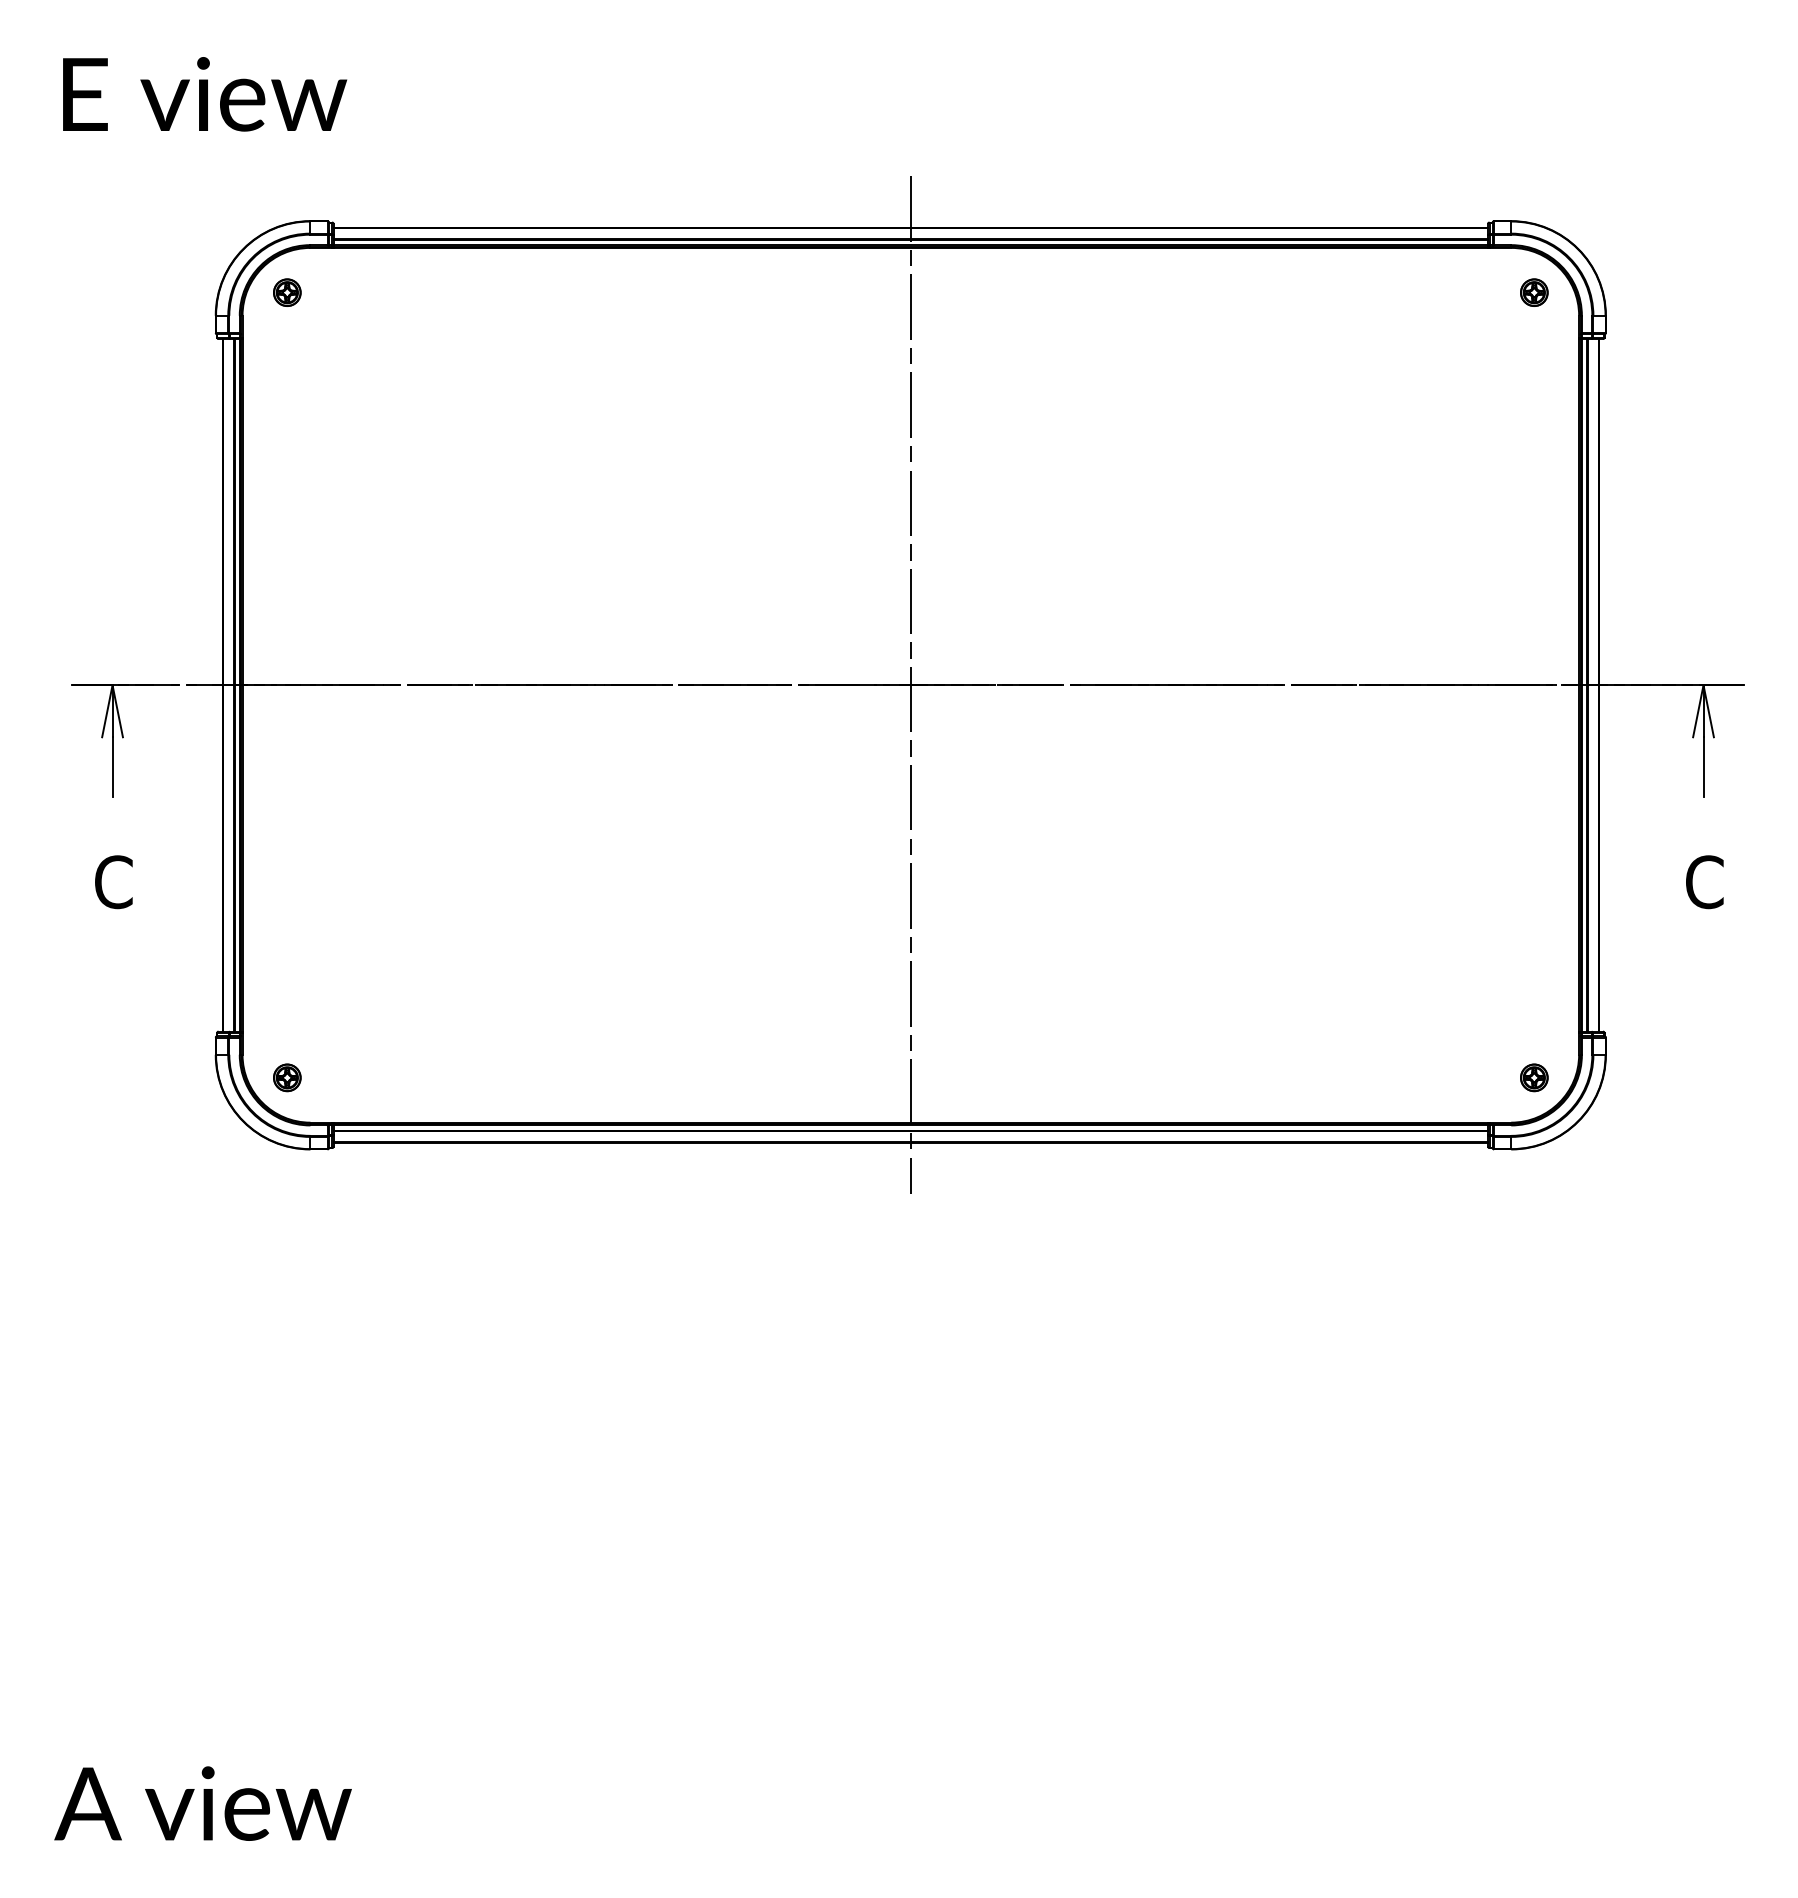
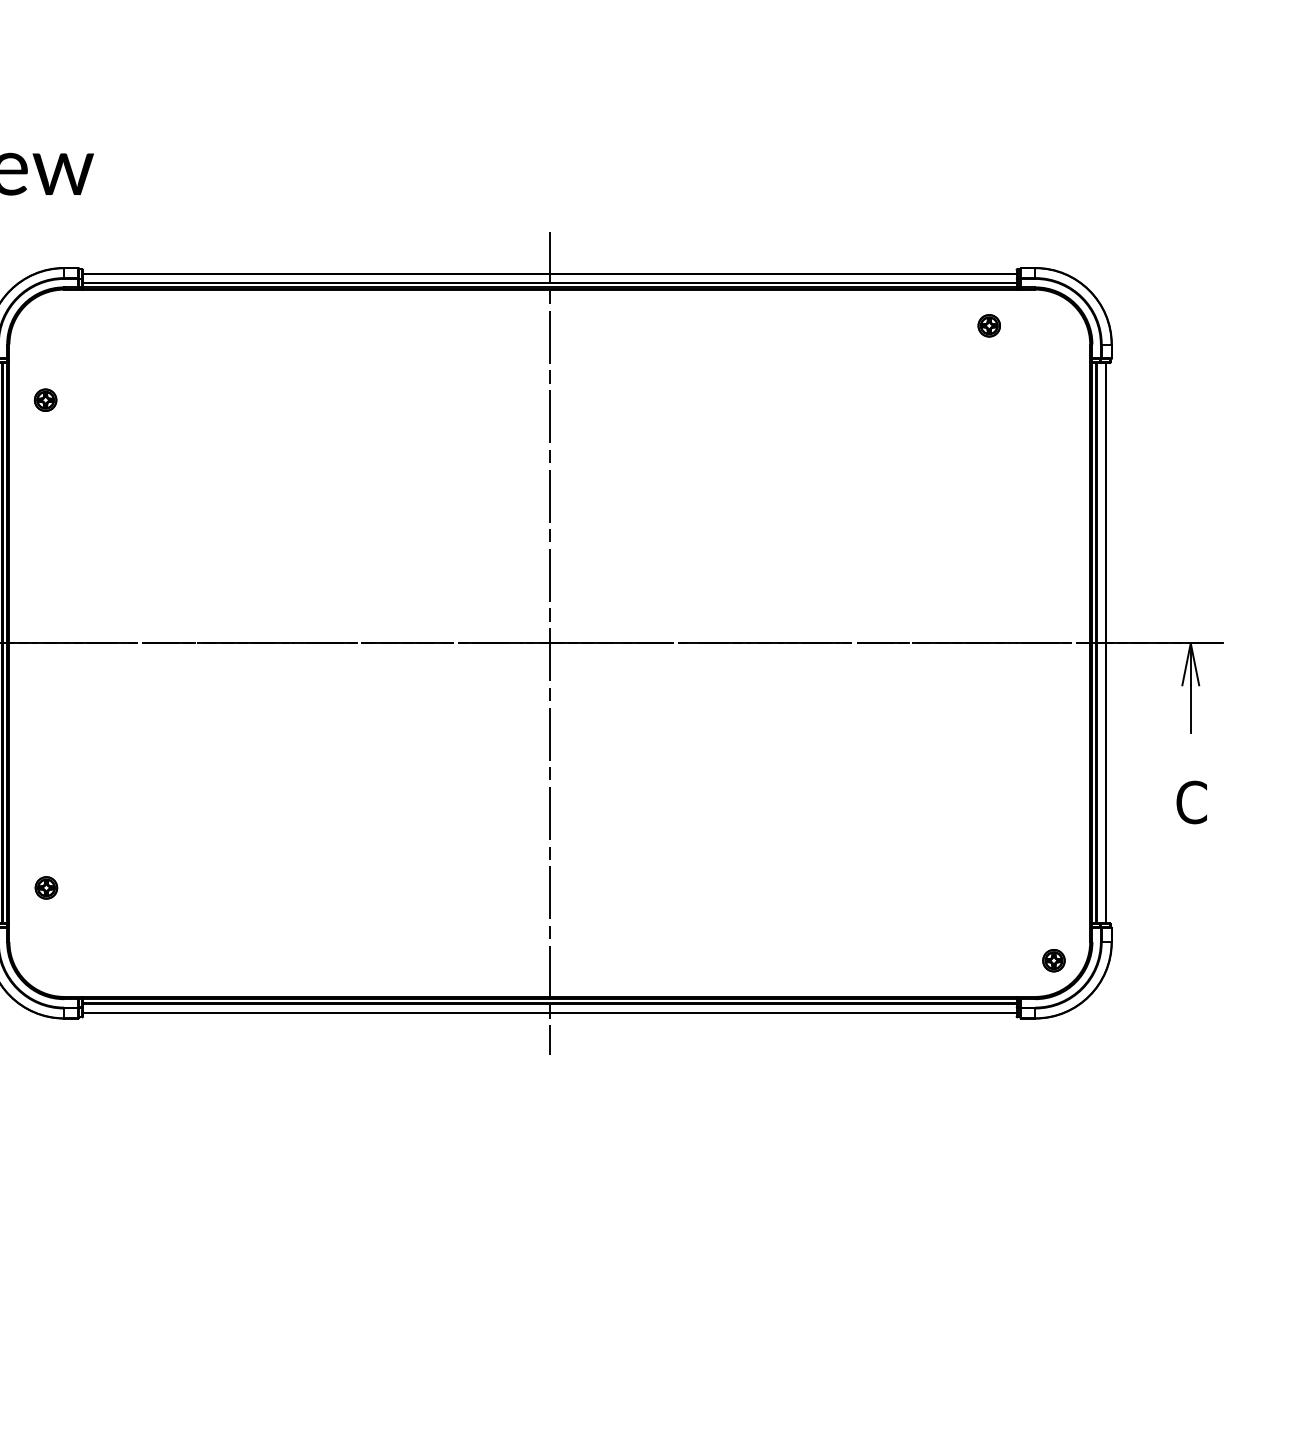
part: (287, 292) -> (45, 400), moved
part: (1534, 292) -> (989, 325), moved
part: (287, 1077) -> (46, 887), moved

